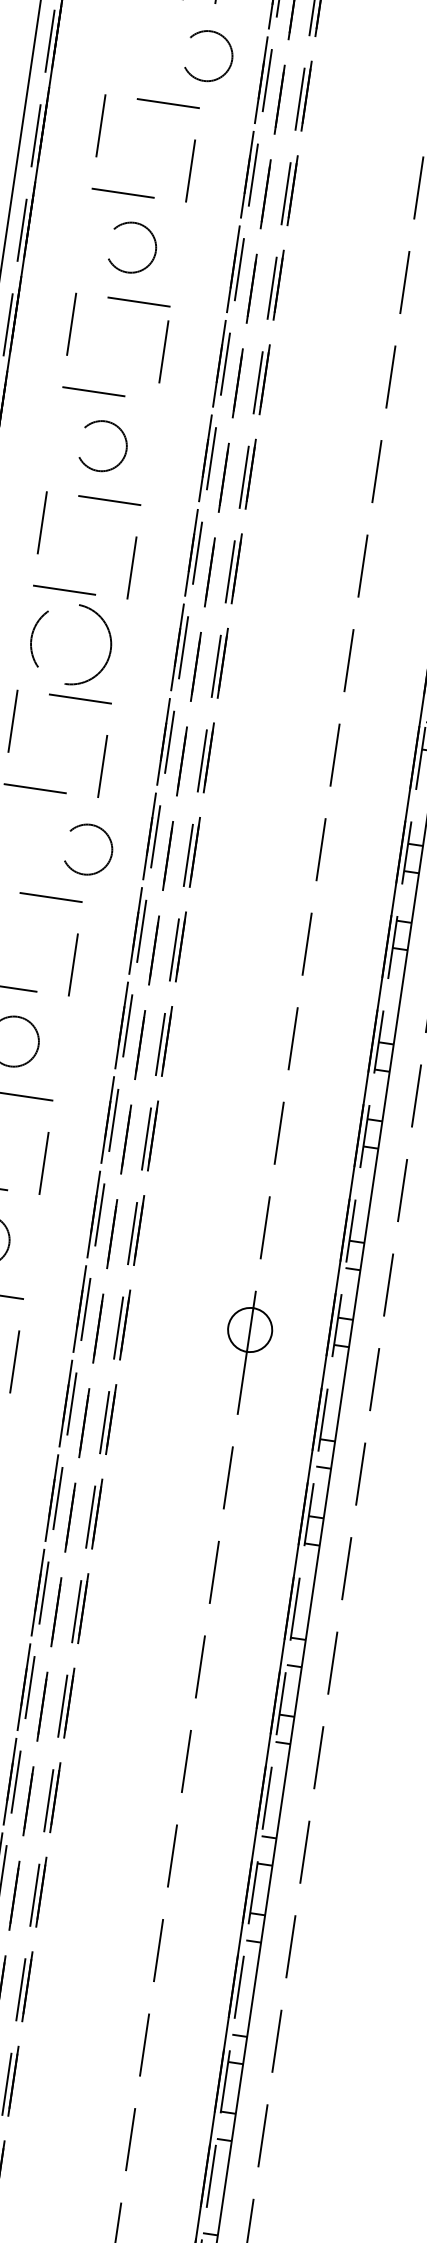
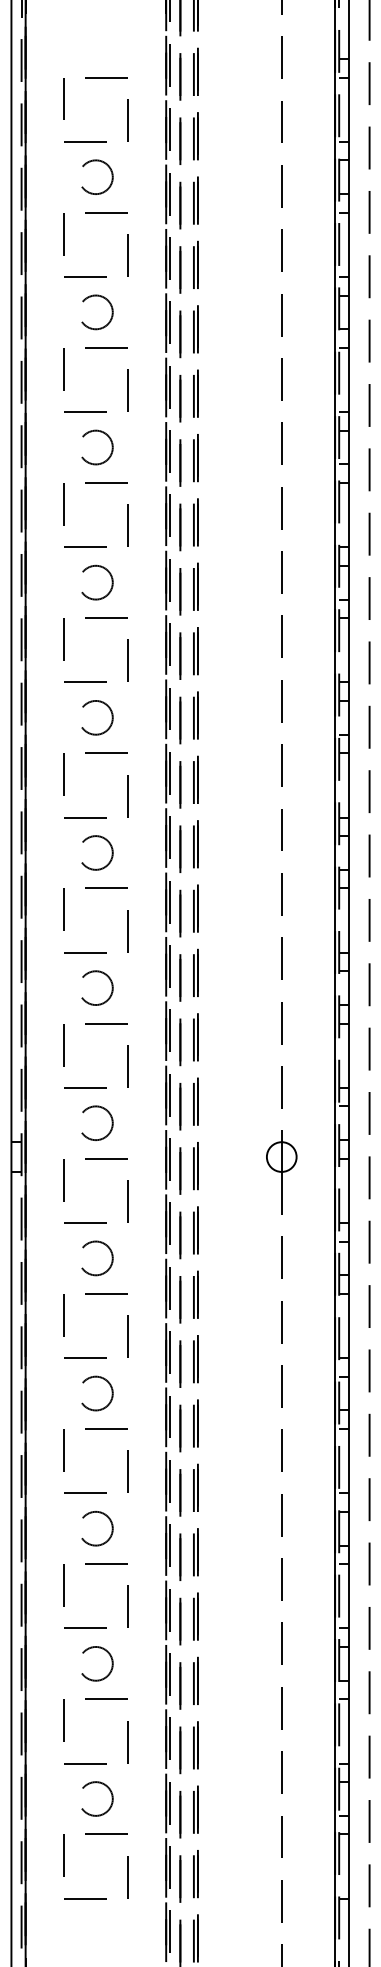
circle: (209, 56) -> (97, 312), moved
line: (163, 351) -> (127, 525), moved
circle: (74, 644) -> (97, 717), size x0.62
circle: (89, 849) -> (97, 852), moved

